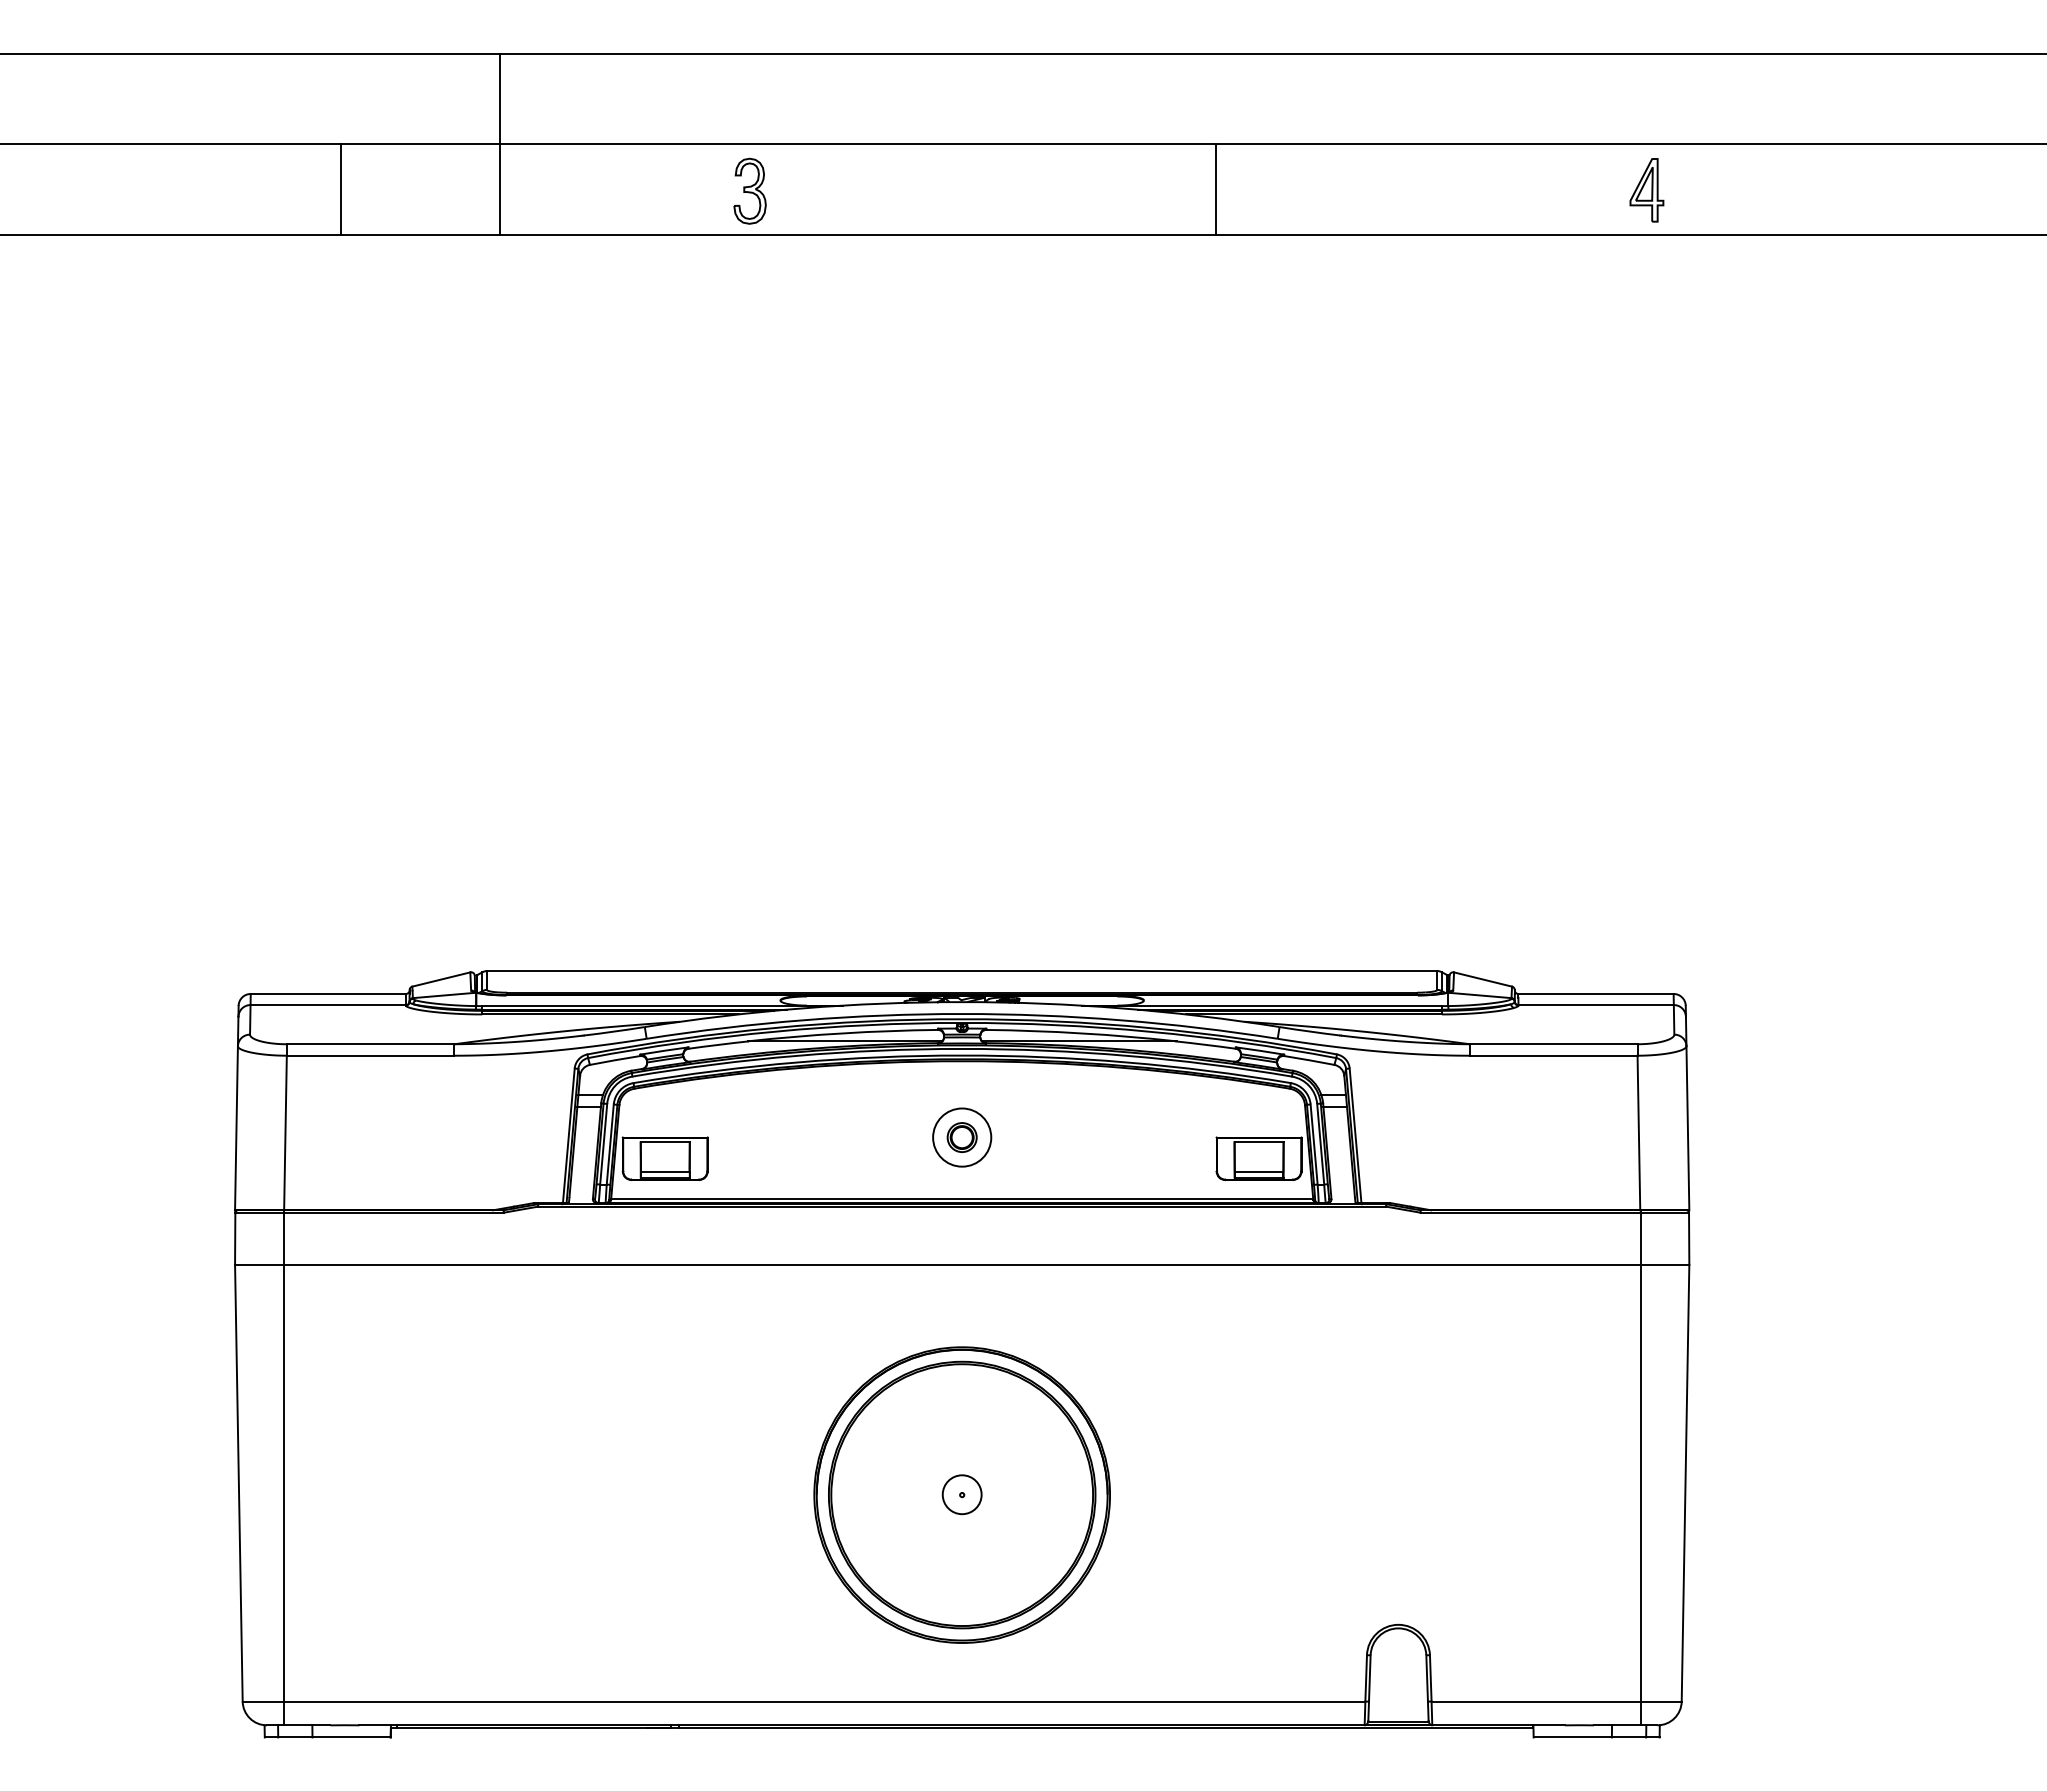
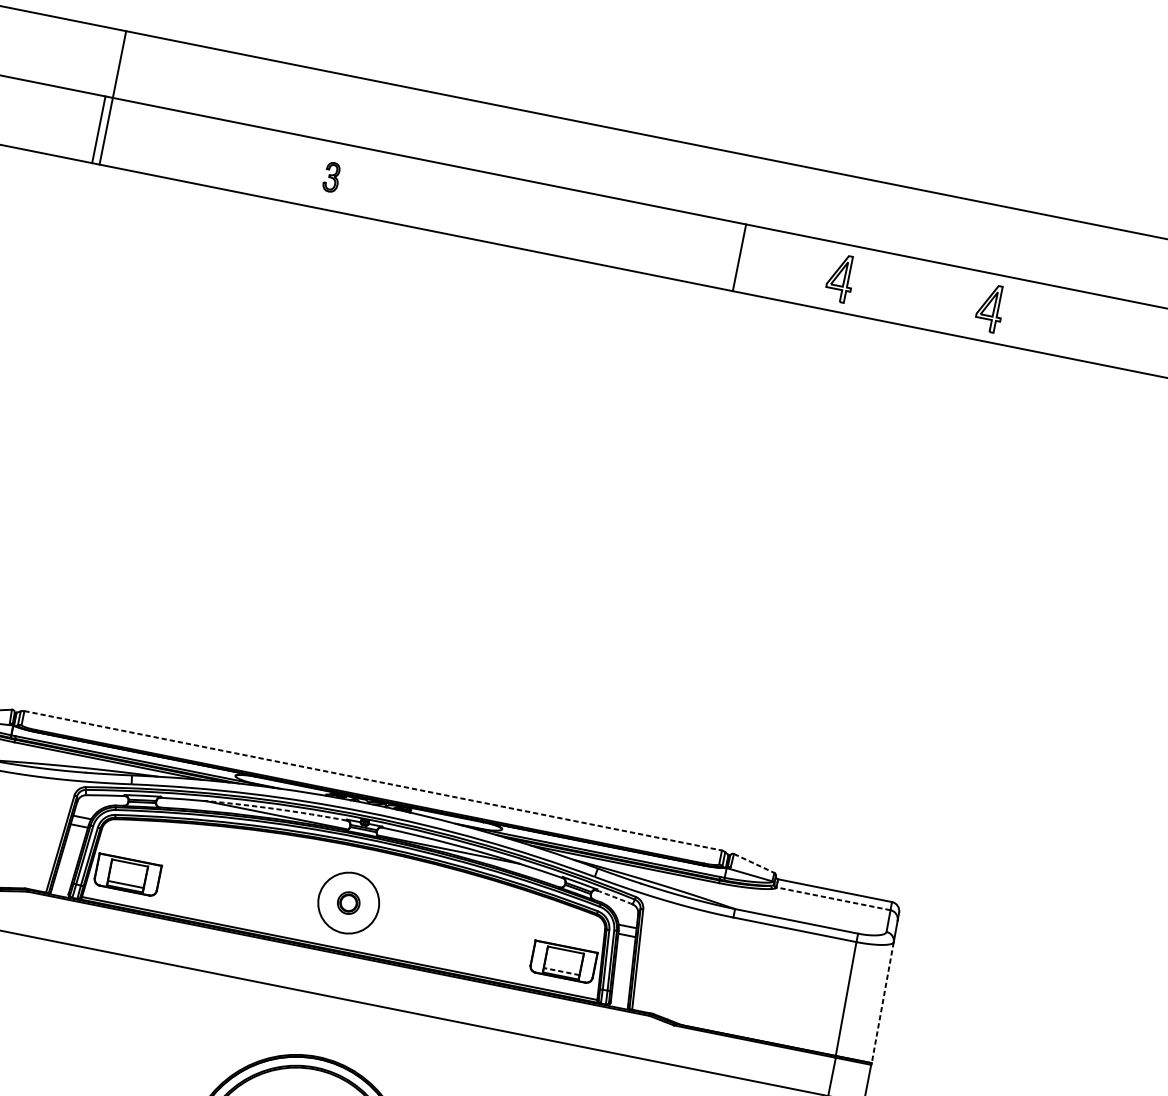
line: (500, 144) -> (112, 97), moved
line: (341, 189) -> (99, 129), moved
line: (1216, 189) -> (739, 257), moved
part: (749, 190) -> (331, 176), size x0.6
part: (1442, 190) -> (840, 278), added
line: (962, 970) -> (373, 780), solid -> dashed
line: (1483, 979) -> (754, 863), solid -> dashed
line: (1596, 1005) -> (833, 899), solid -> dashed
arc: (842, 1033) -> (276, 809), solid -> dashed
arc: (1309, 1060) -> (614, 897), solid -> dashed
line: (1687, 1128) -> (882, 1002), solid -> dashed
circle: (962, 1137) -> (348, 903), size x1.4
line: (1258, 1171) -> (561, 971), solid -> dashed

